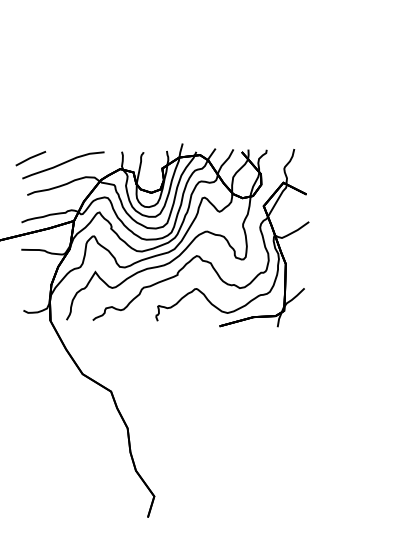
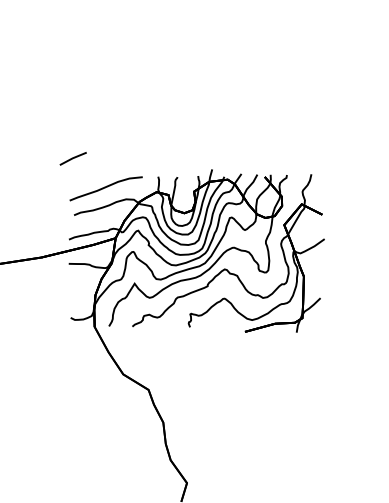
line: (29, 158) -> (72, 158), moved

